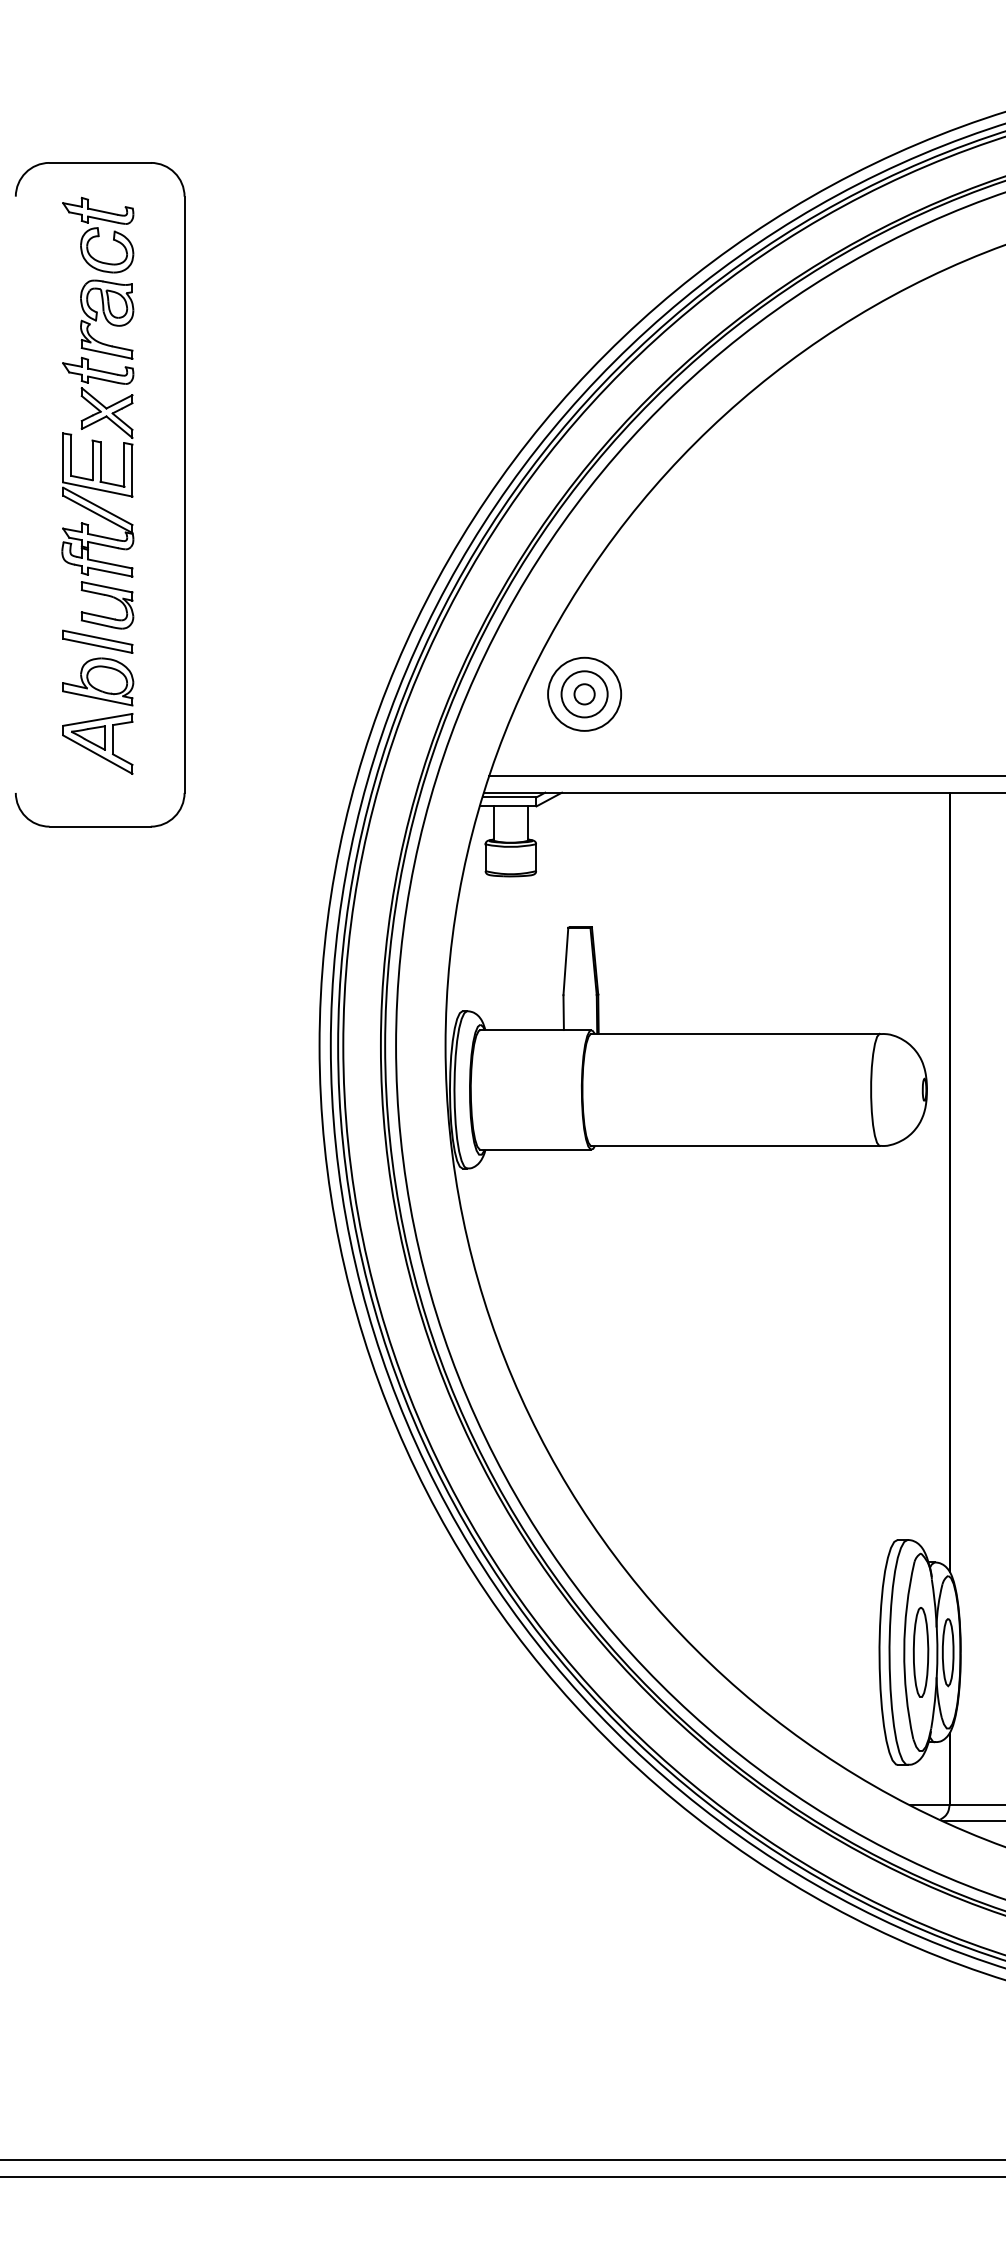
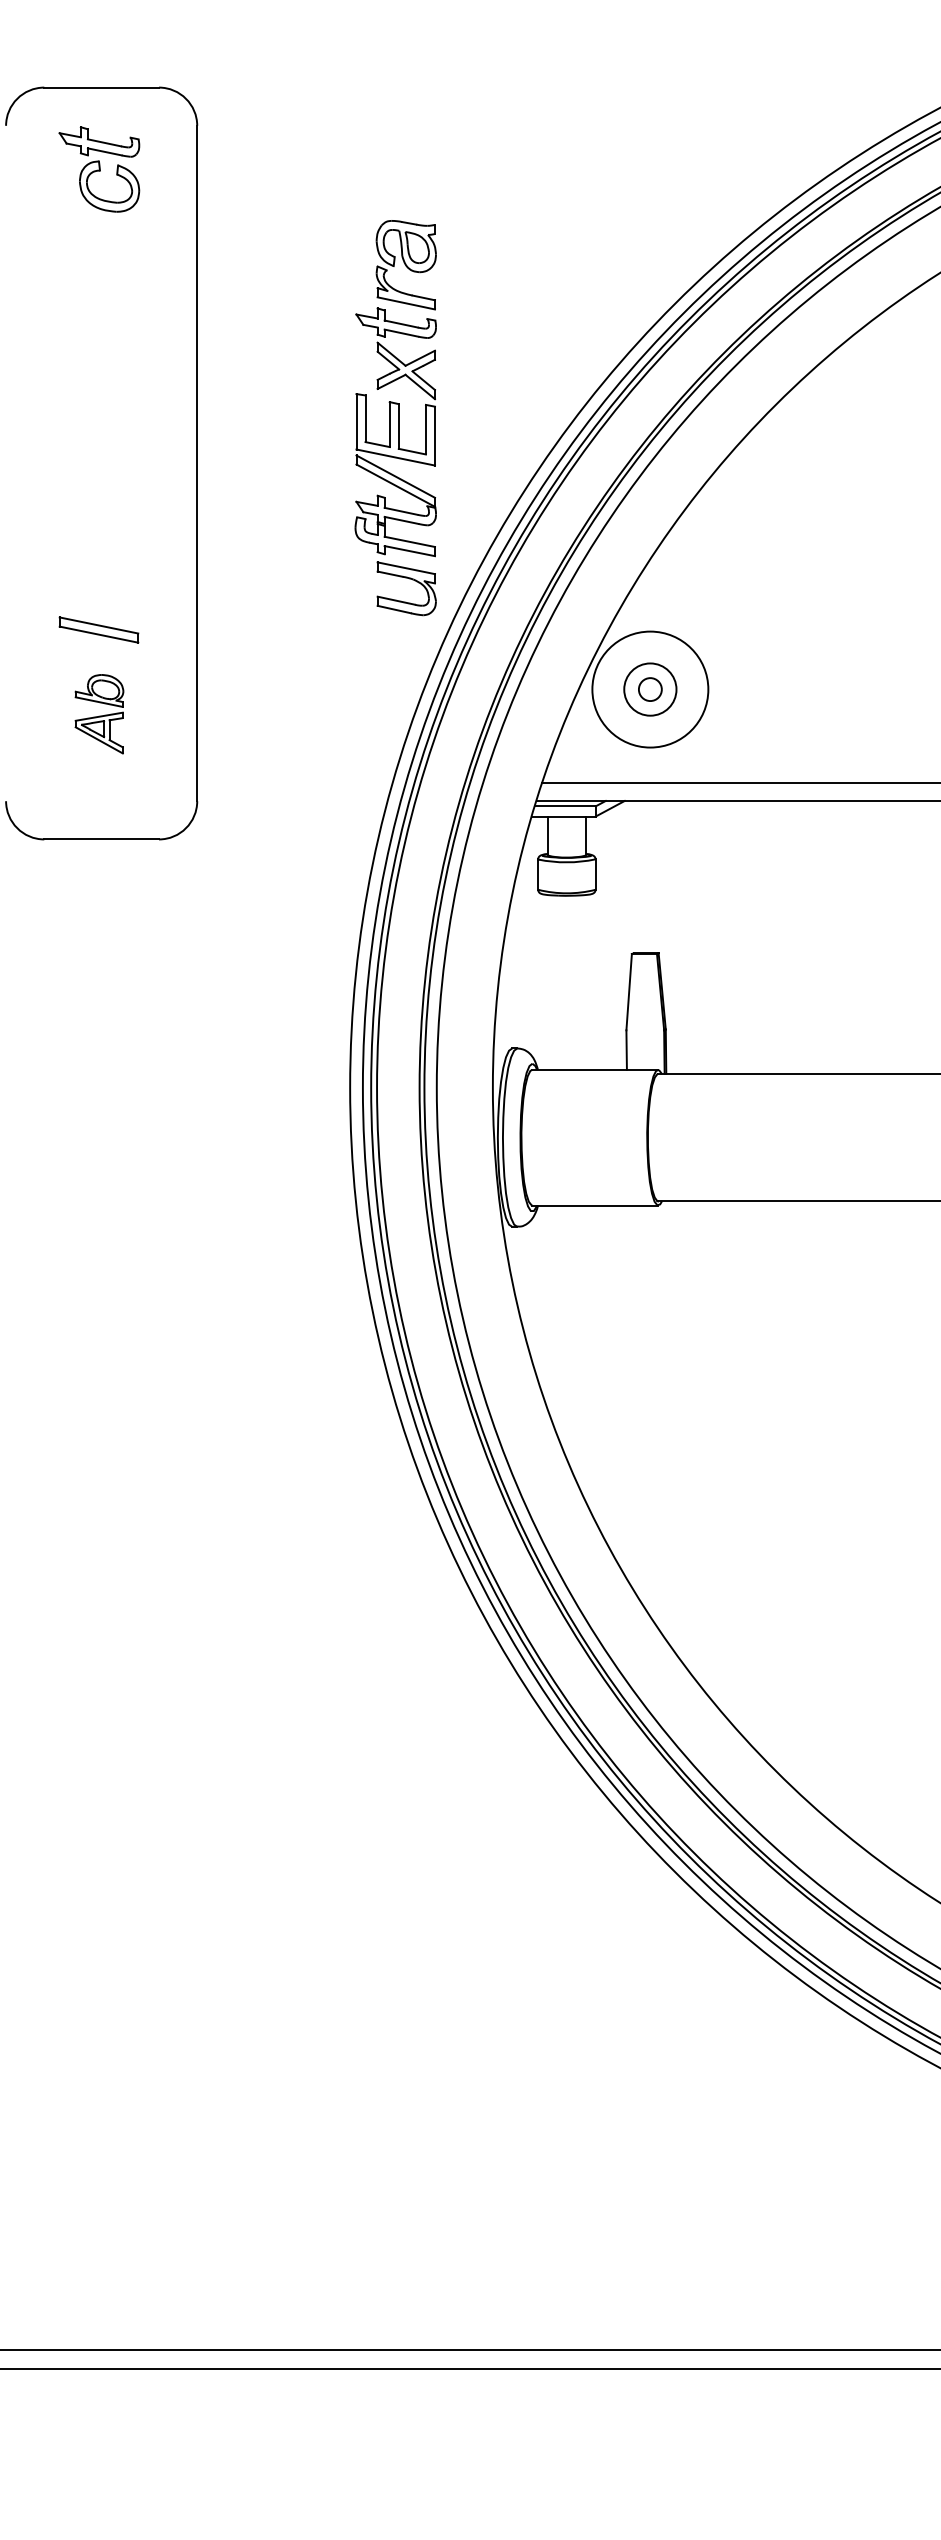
part: (97, 454) -> (395, 417), moved
circle: (584, 693) -> (650, 688), size x1.4
part: (98, 715) -> (99, 713), size x0.6

